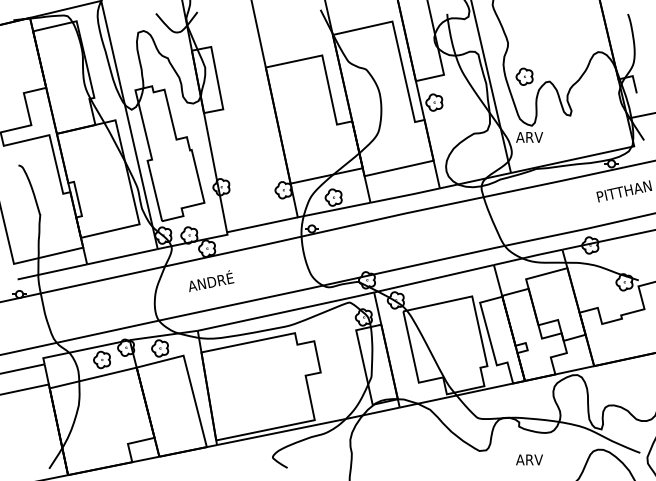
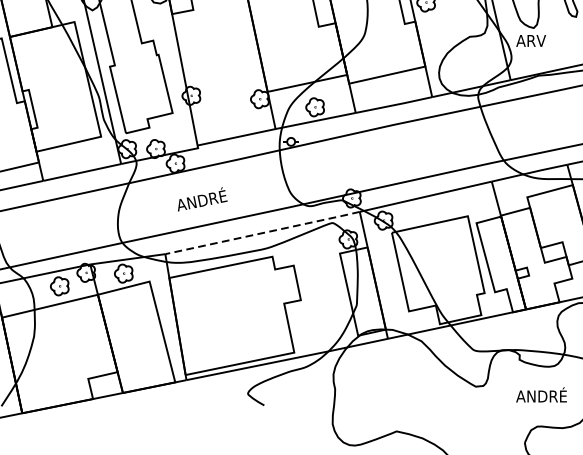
text: (211, 281) -> (202, 199), moved
line: (286, 311) -> (263, 232), solid -> dashed
text: (544, 458) -> (547, 394), ARV -> ANDRÉ

